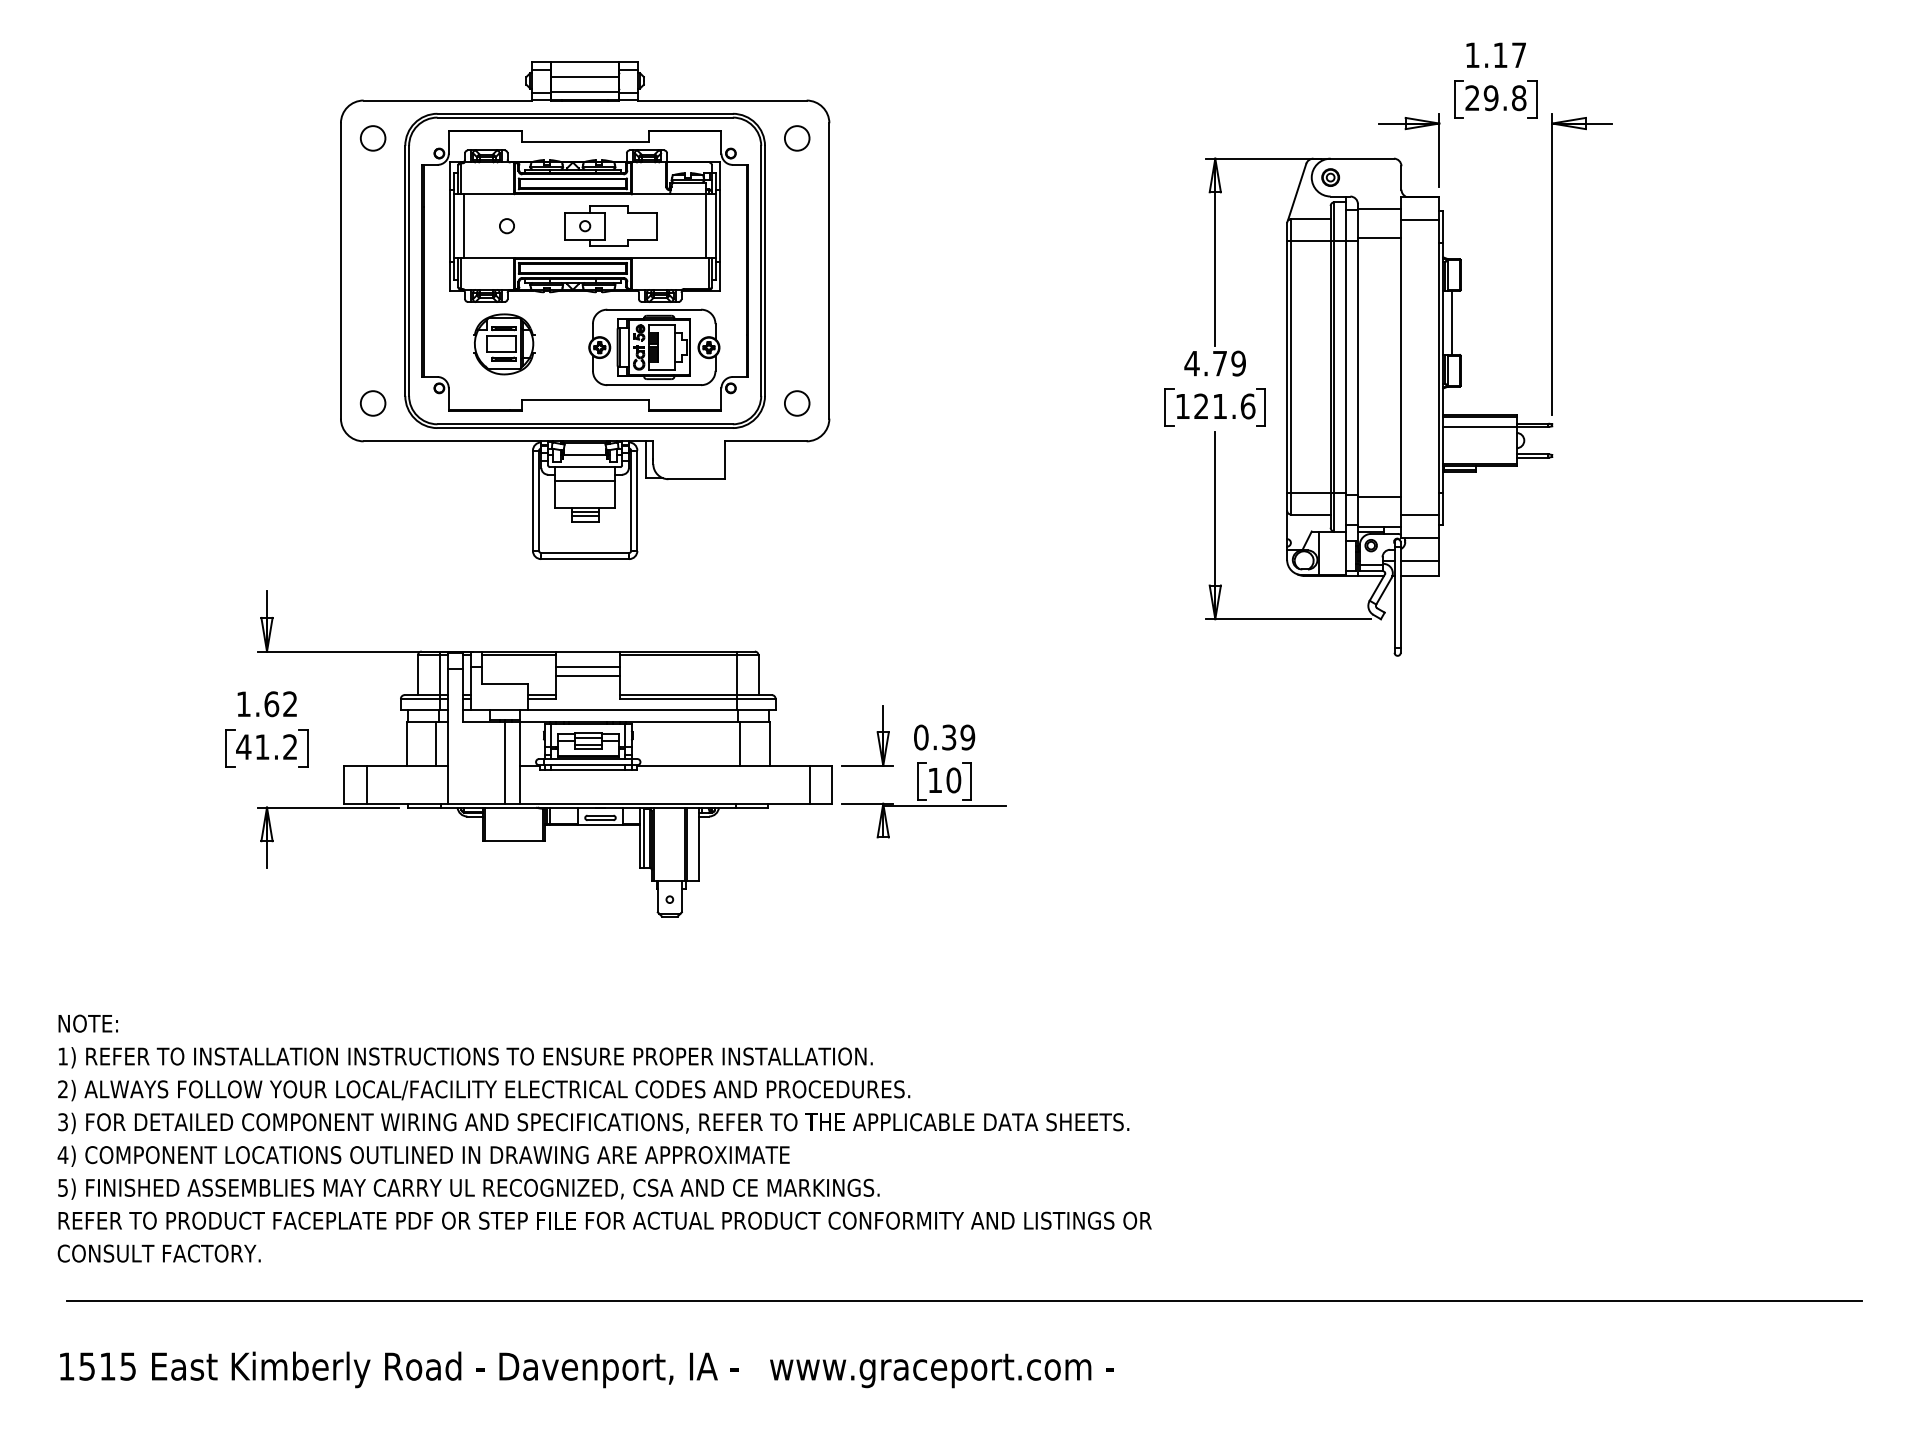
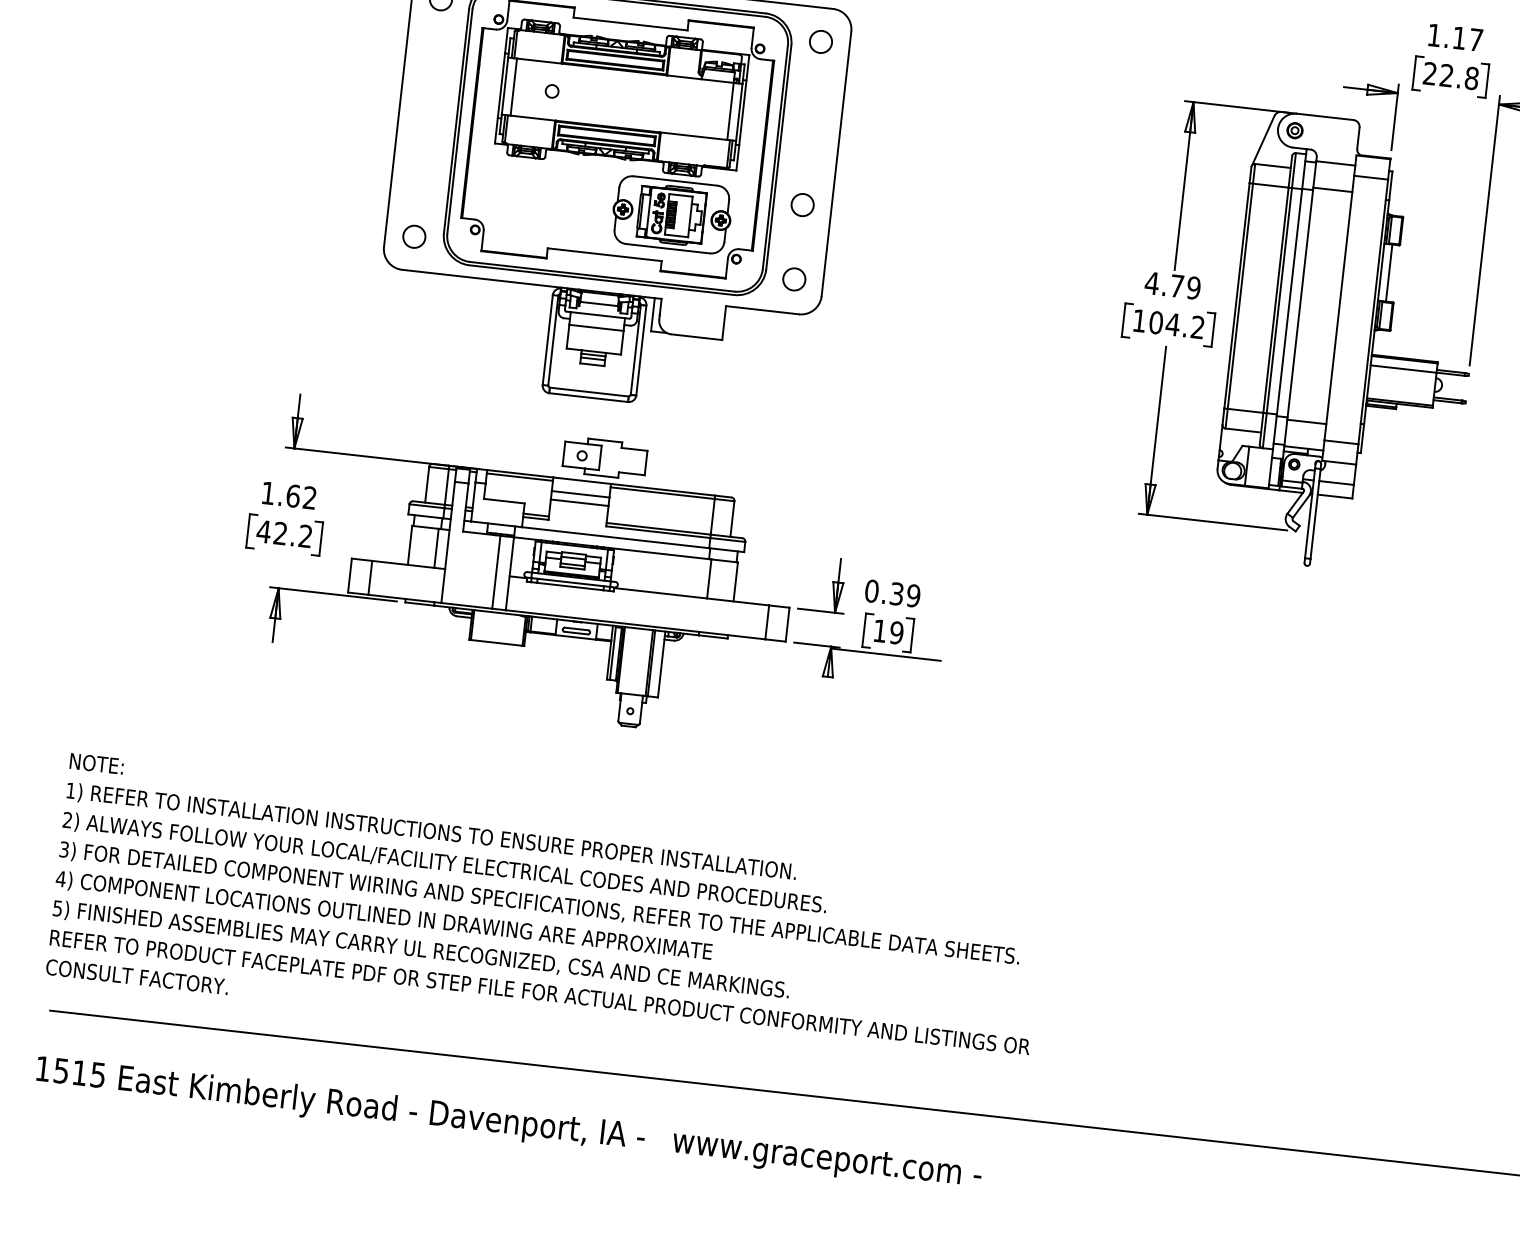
text: (1490, 98) -> (1446, 75), 29.8 -> 22.8
part: (610, 225) -> (604, 457), moved
circle: (797, 320) -> (802, 205), added
part: (504, 344) -> (538, 197), removed
text: (1224, 406) -> (1176, 325), 121.6 -> 104.2
text: (262, 746) -> (280, 533), 41.2 -> 42.2
text: (953, 780) -> (896, 632), 10 -> 19

